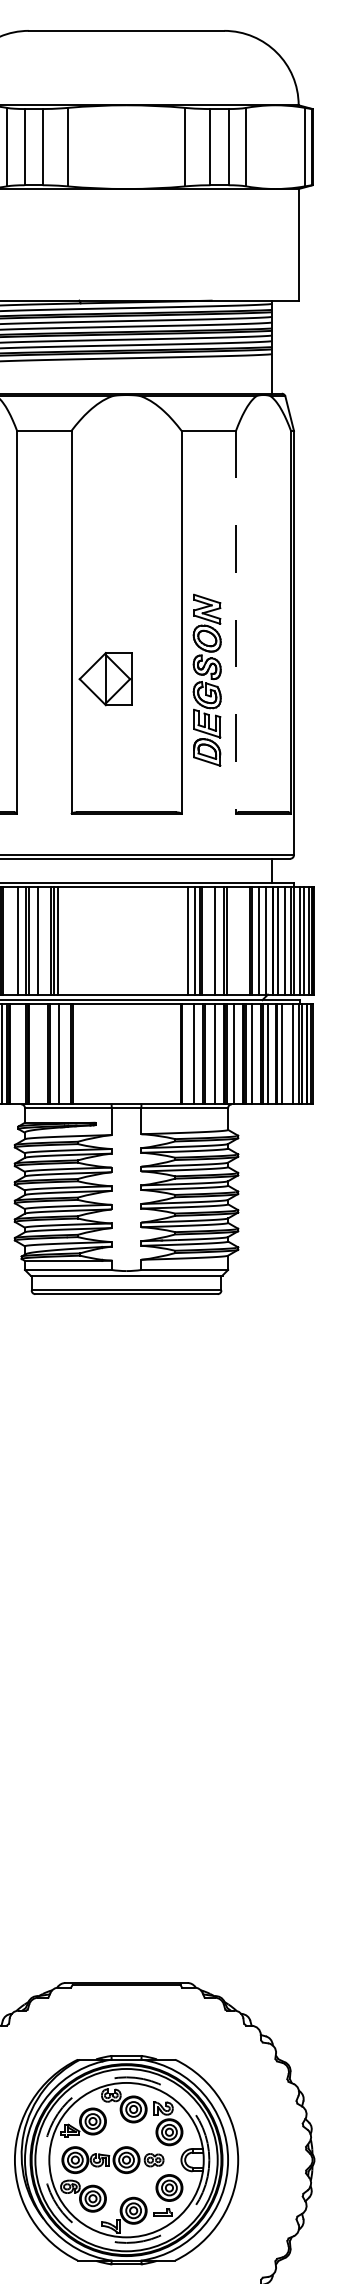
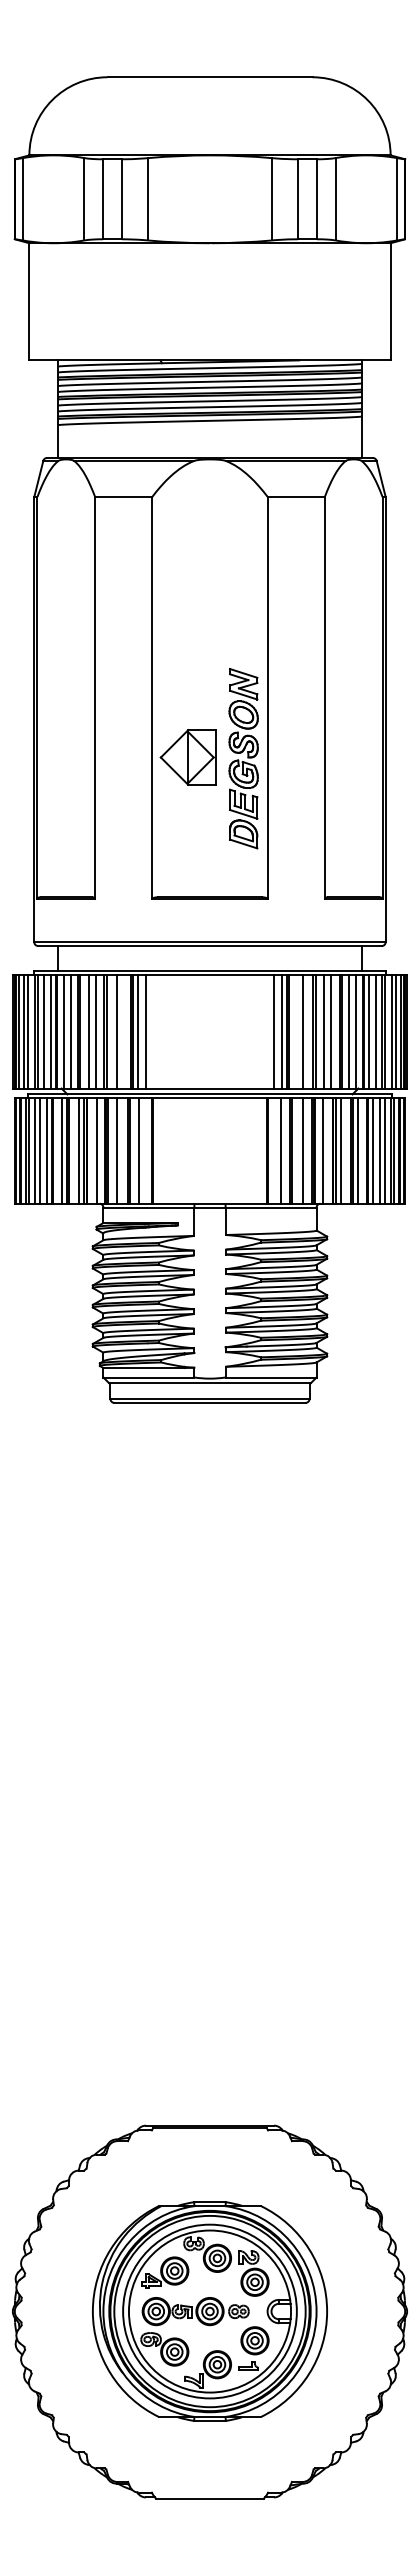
line: (235, 622) -> (324, 698), dashed -> solid
part: (207, 680) -> (243, 758), moved
line: (10, 940) -> (88, 1031), added
line: (65, 940) -> (145, 1031), added
line: (234, 940) -> (323, 1031), added
line: (242, 940) -> (331, 1031), added
line: (19, 1053) -> (97, 1150), added
line: (38, 1053) -> (117, 1150), added
line: (289, 1053) -> (380, 1150), added
circle: (126, 2160) -> (209, 2311), dashed -> solid

